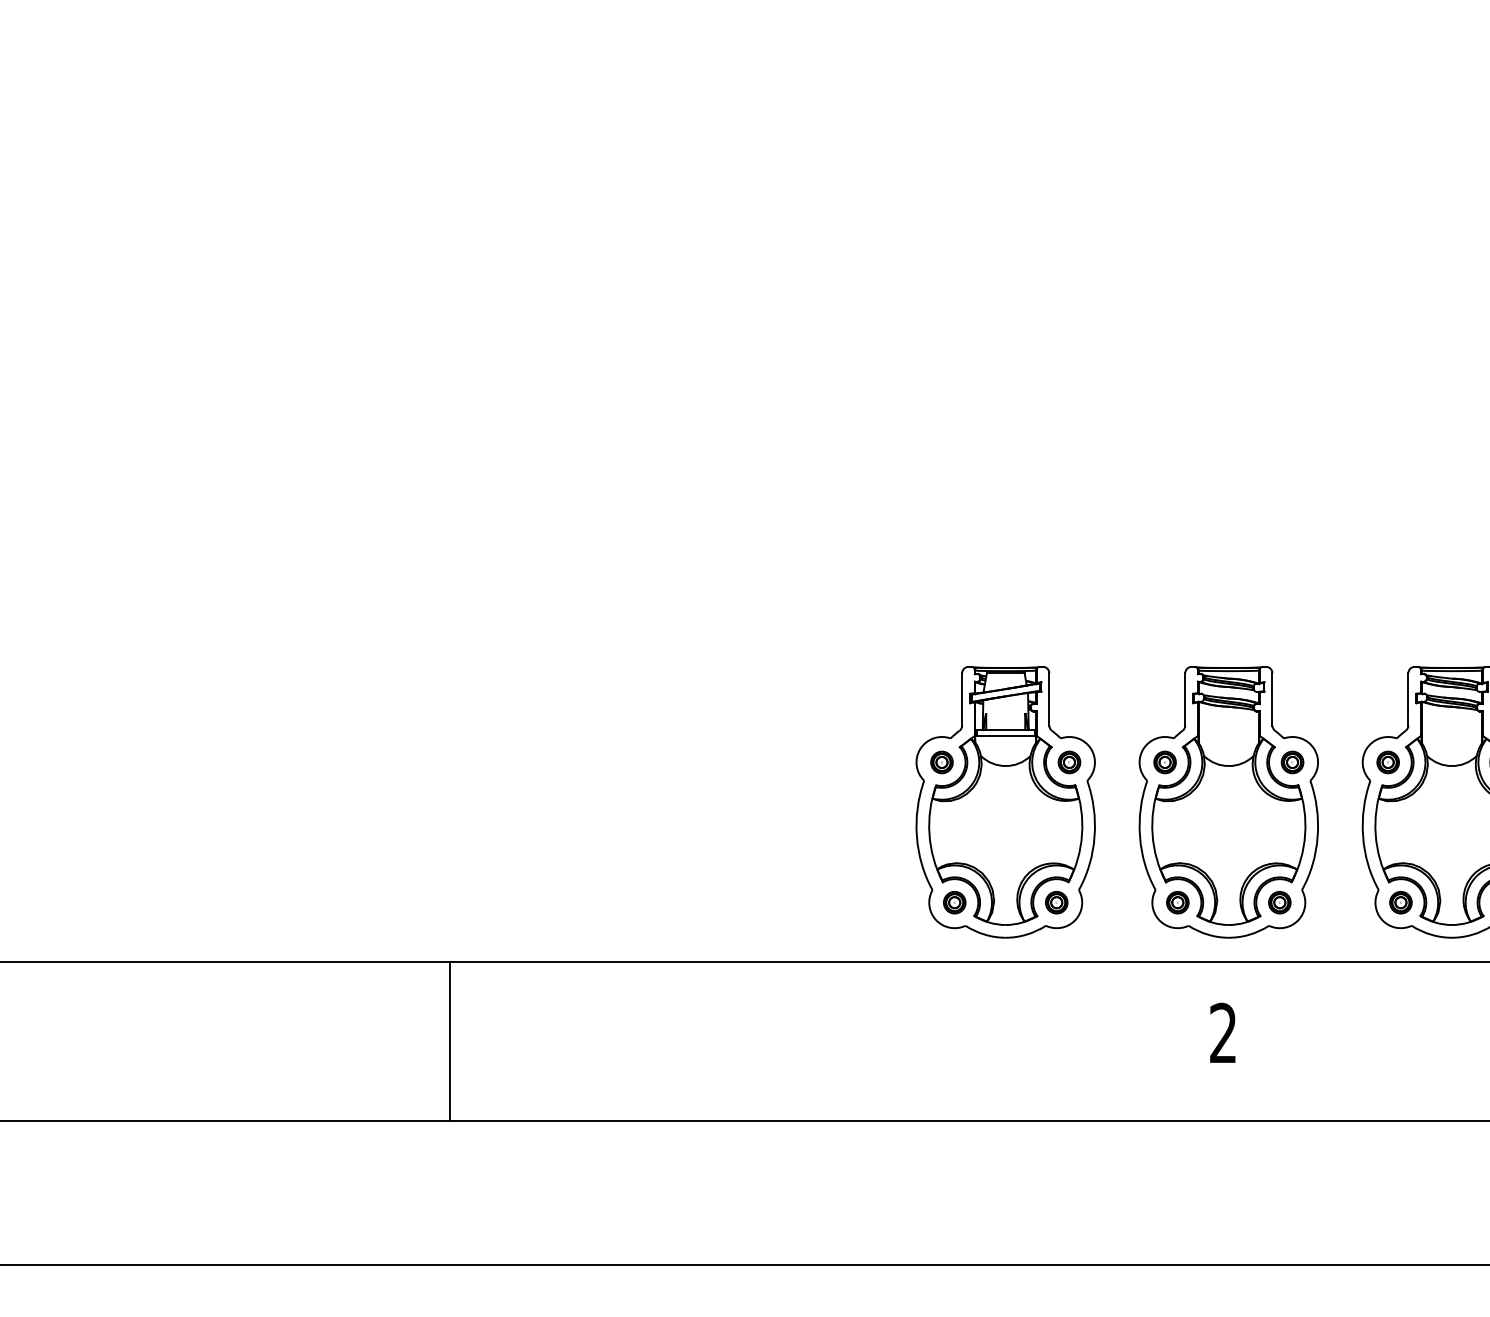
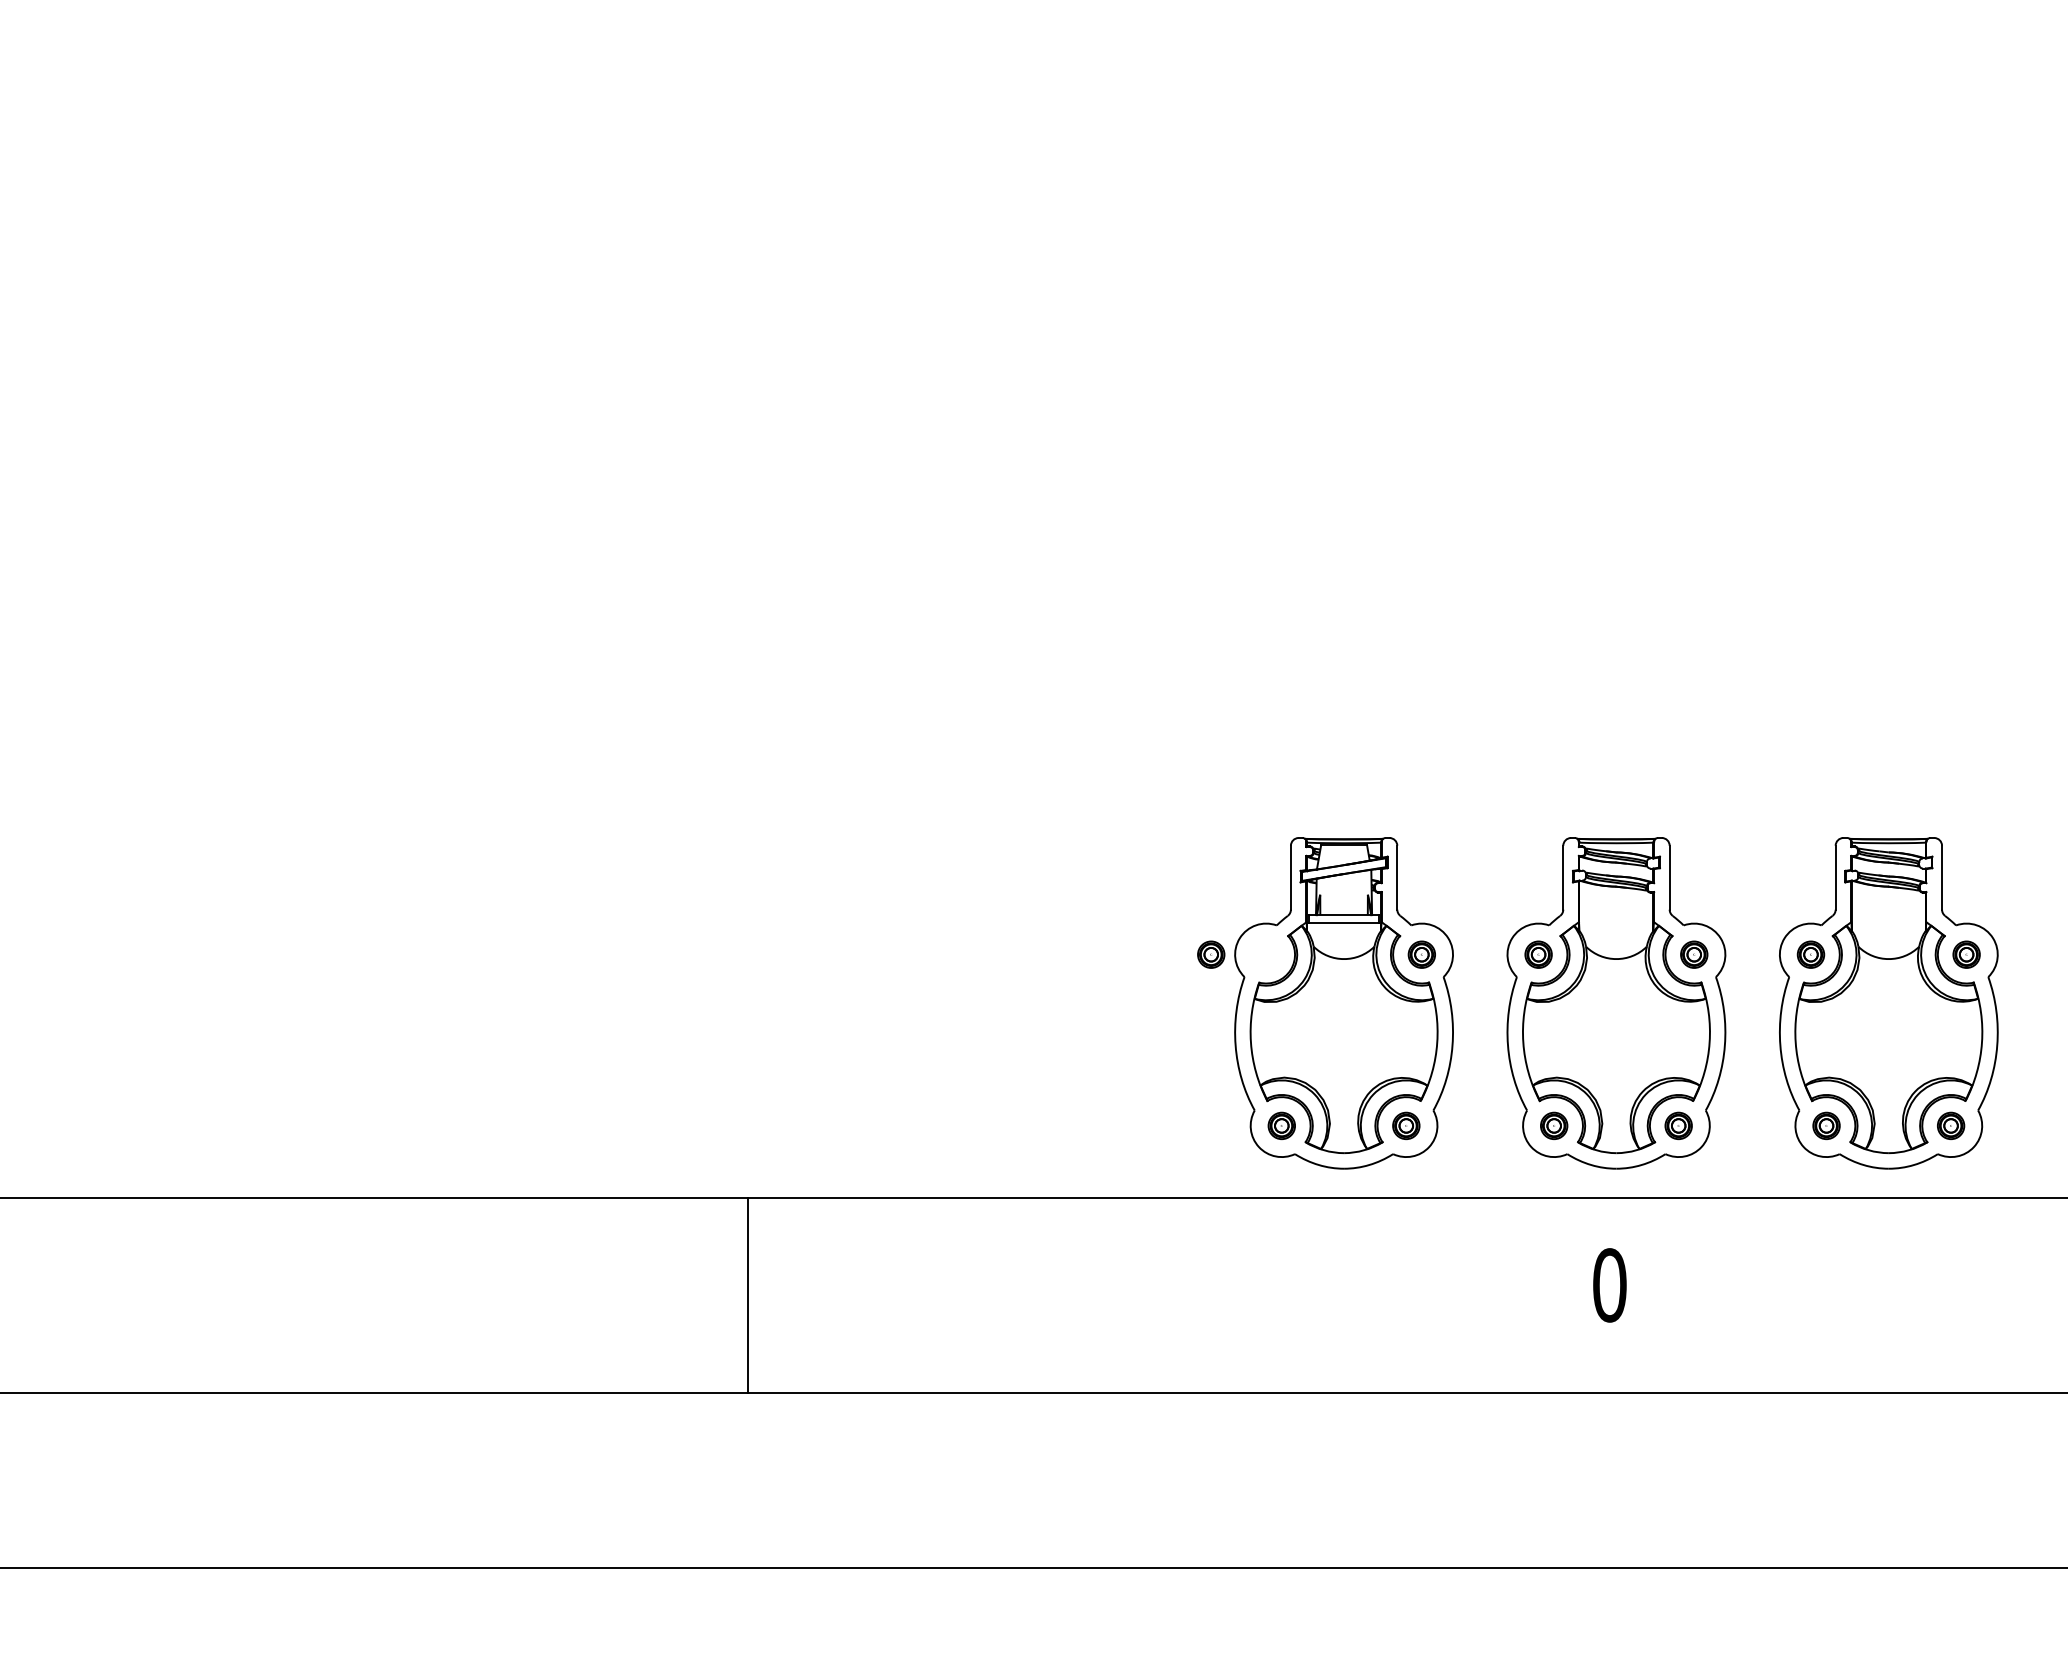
part: (942, 762) -> (1211, 954), moved
text: (1223, 1033) -> (1609, 1285), 2 -> 0
line: (450, 1041) -> (748, 1295), moved

